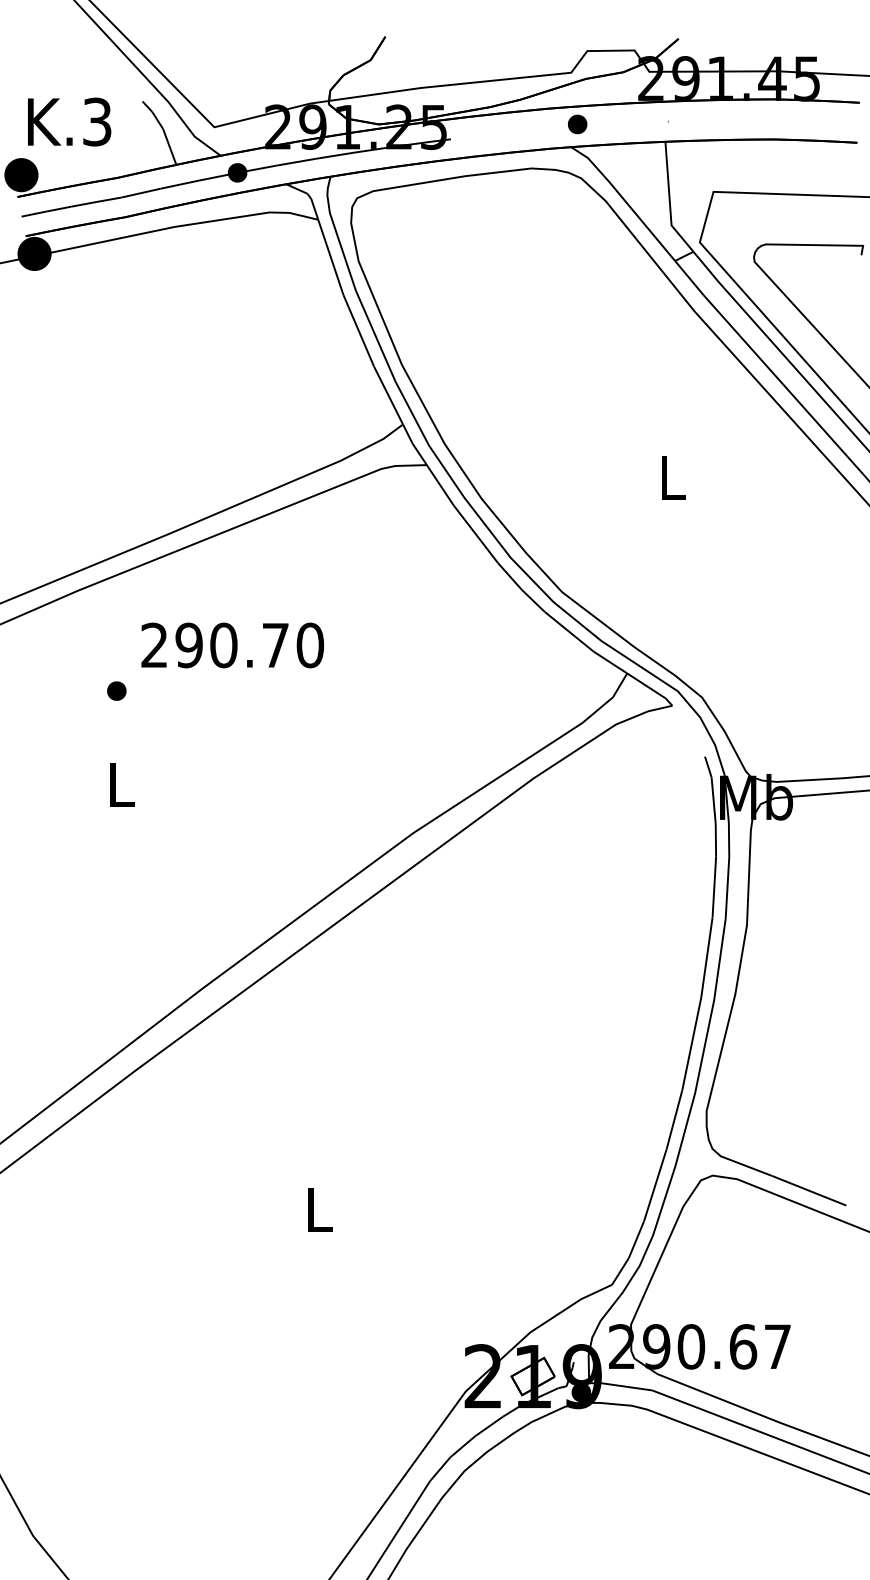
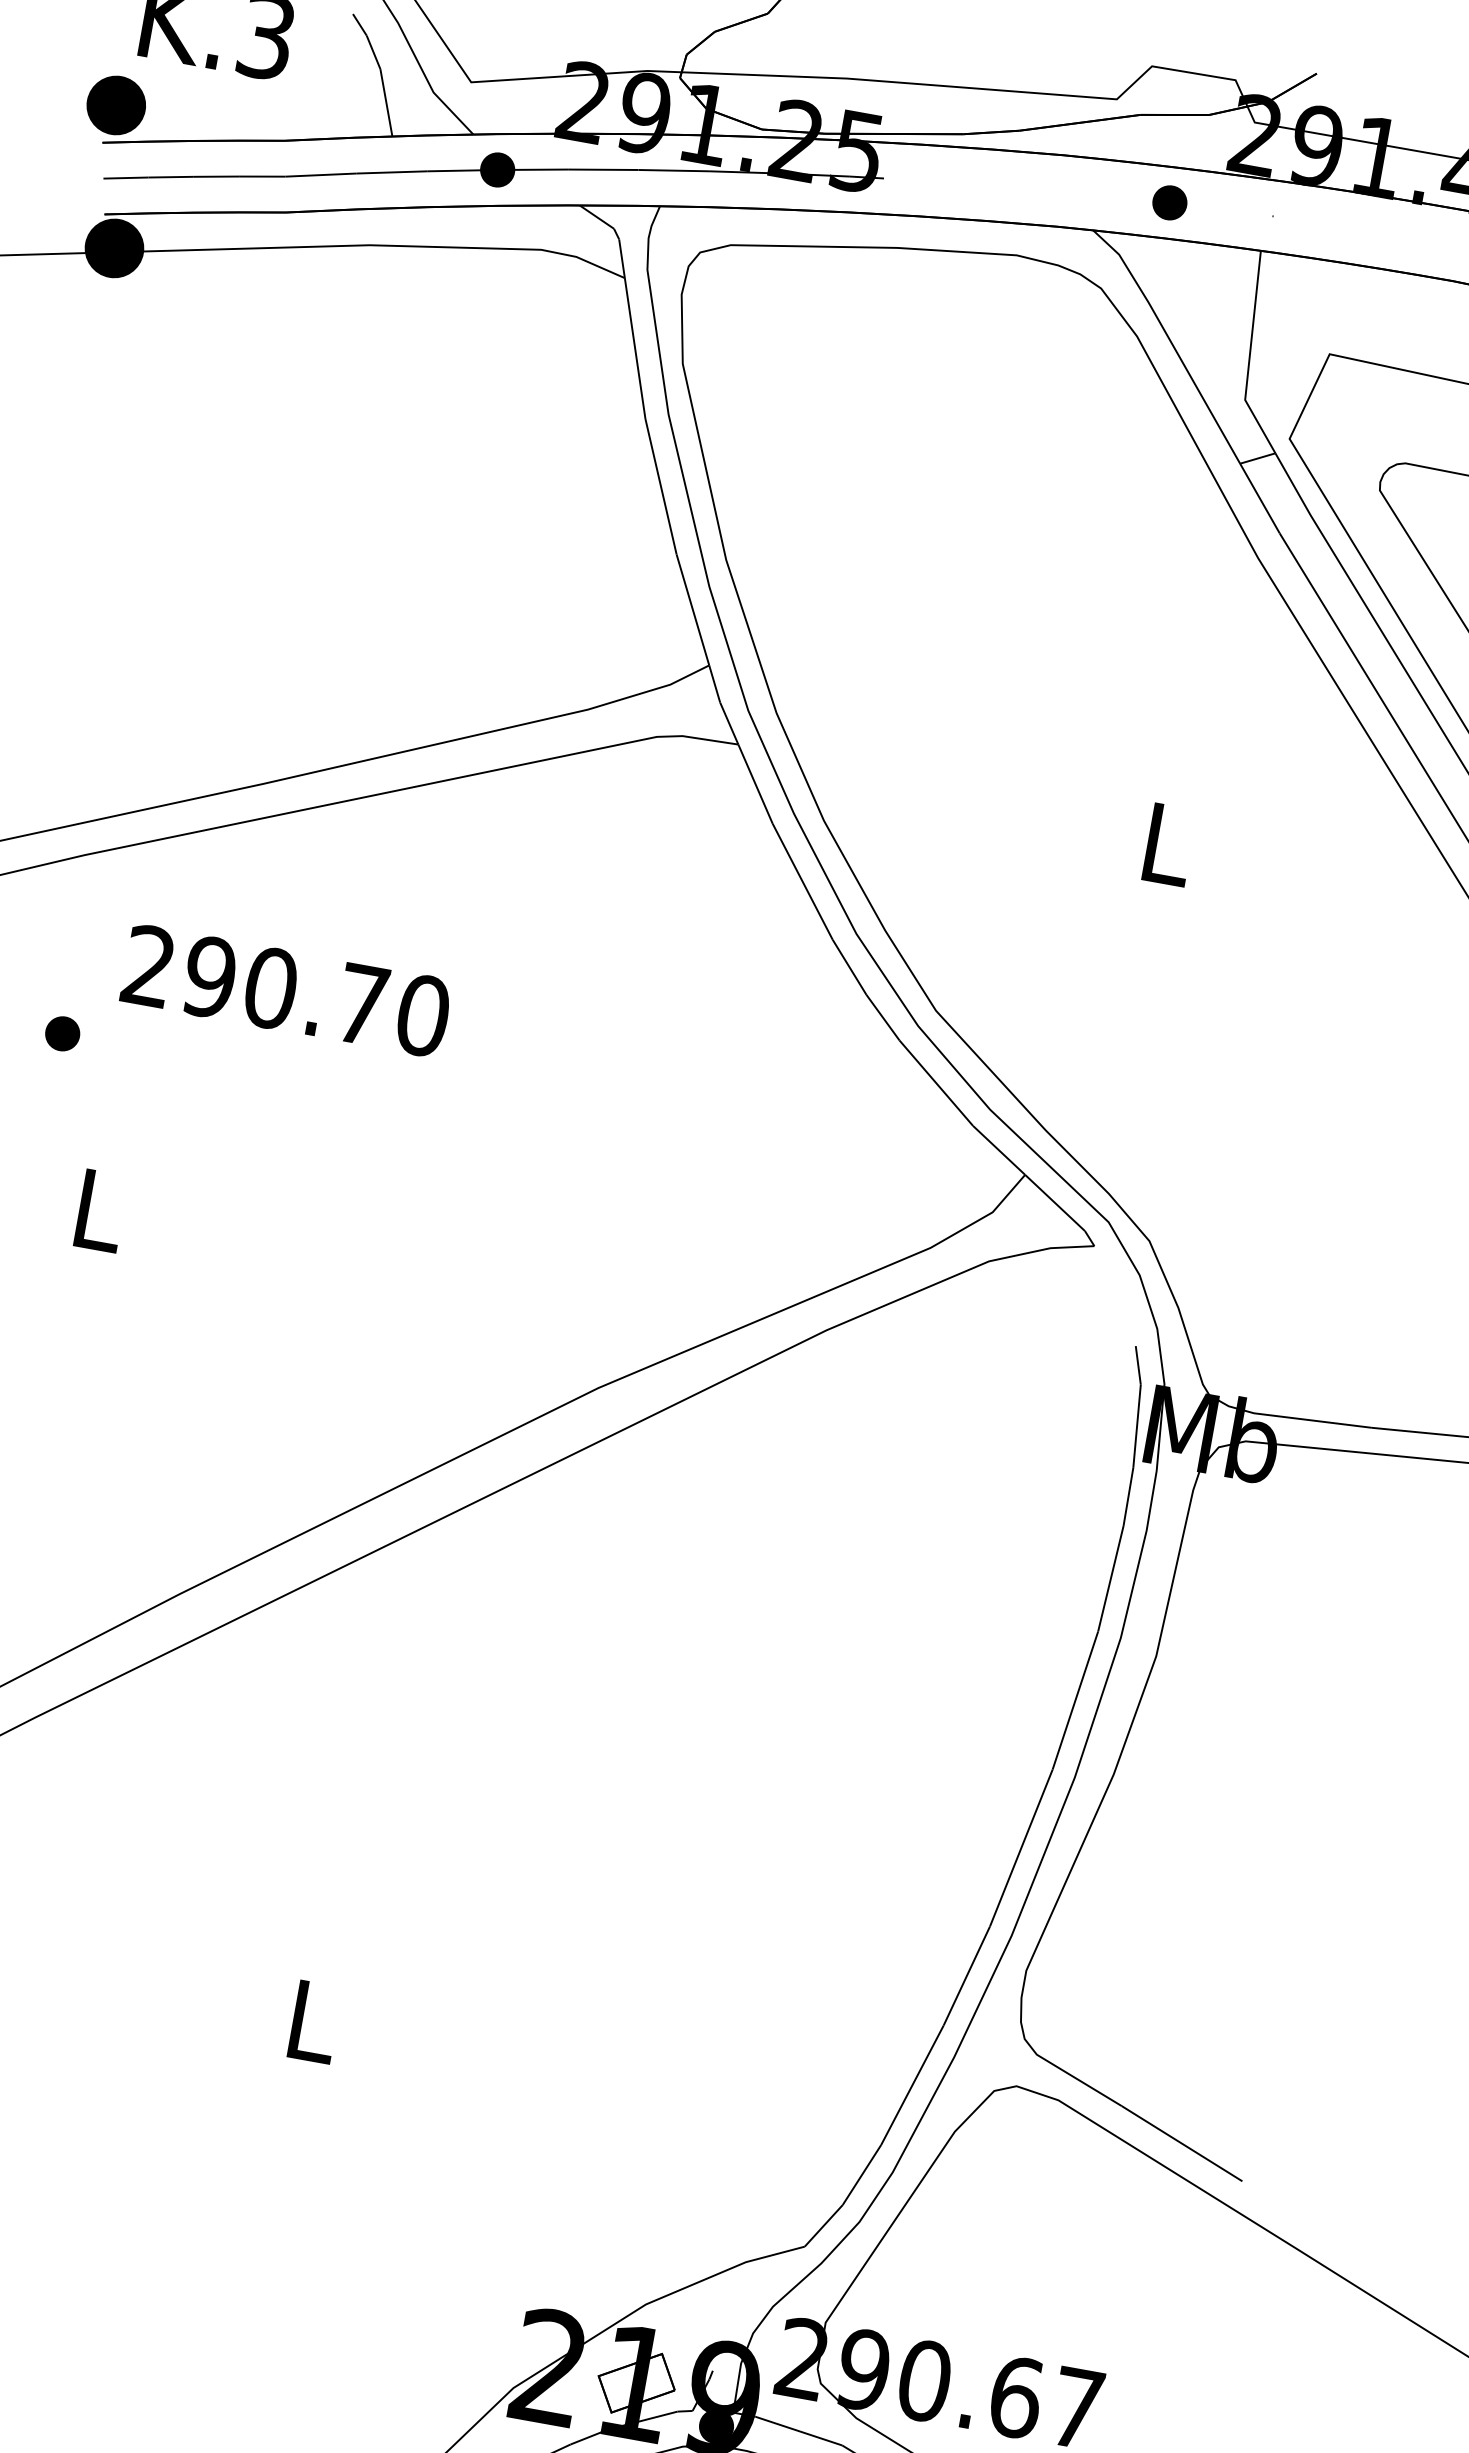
part: (577, 124) -> (1169, 202), moved
text: (232, 645) -> (286, 991), moved
part: (116, 690) -> (62, 1032), moved

